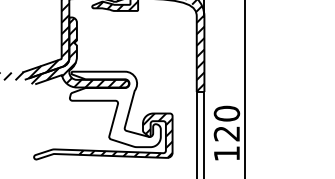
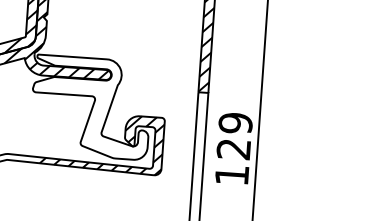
text: (227, 113) -> (236, 123), 120 -> 129

